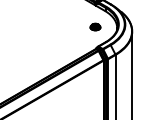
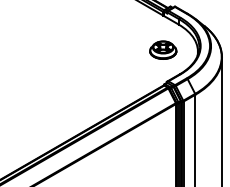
part: (95, 26) -> (163, 49), size x1.67

